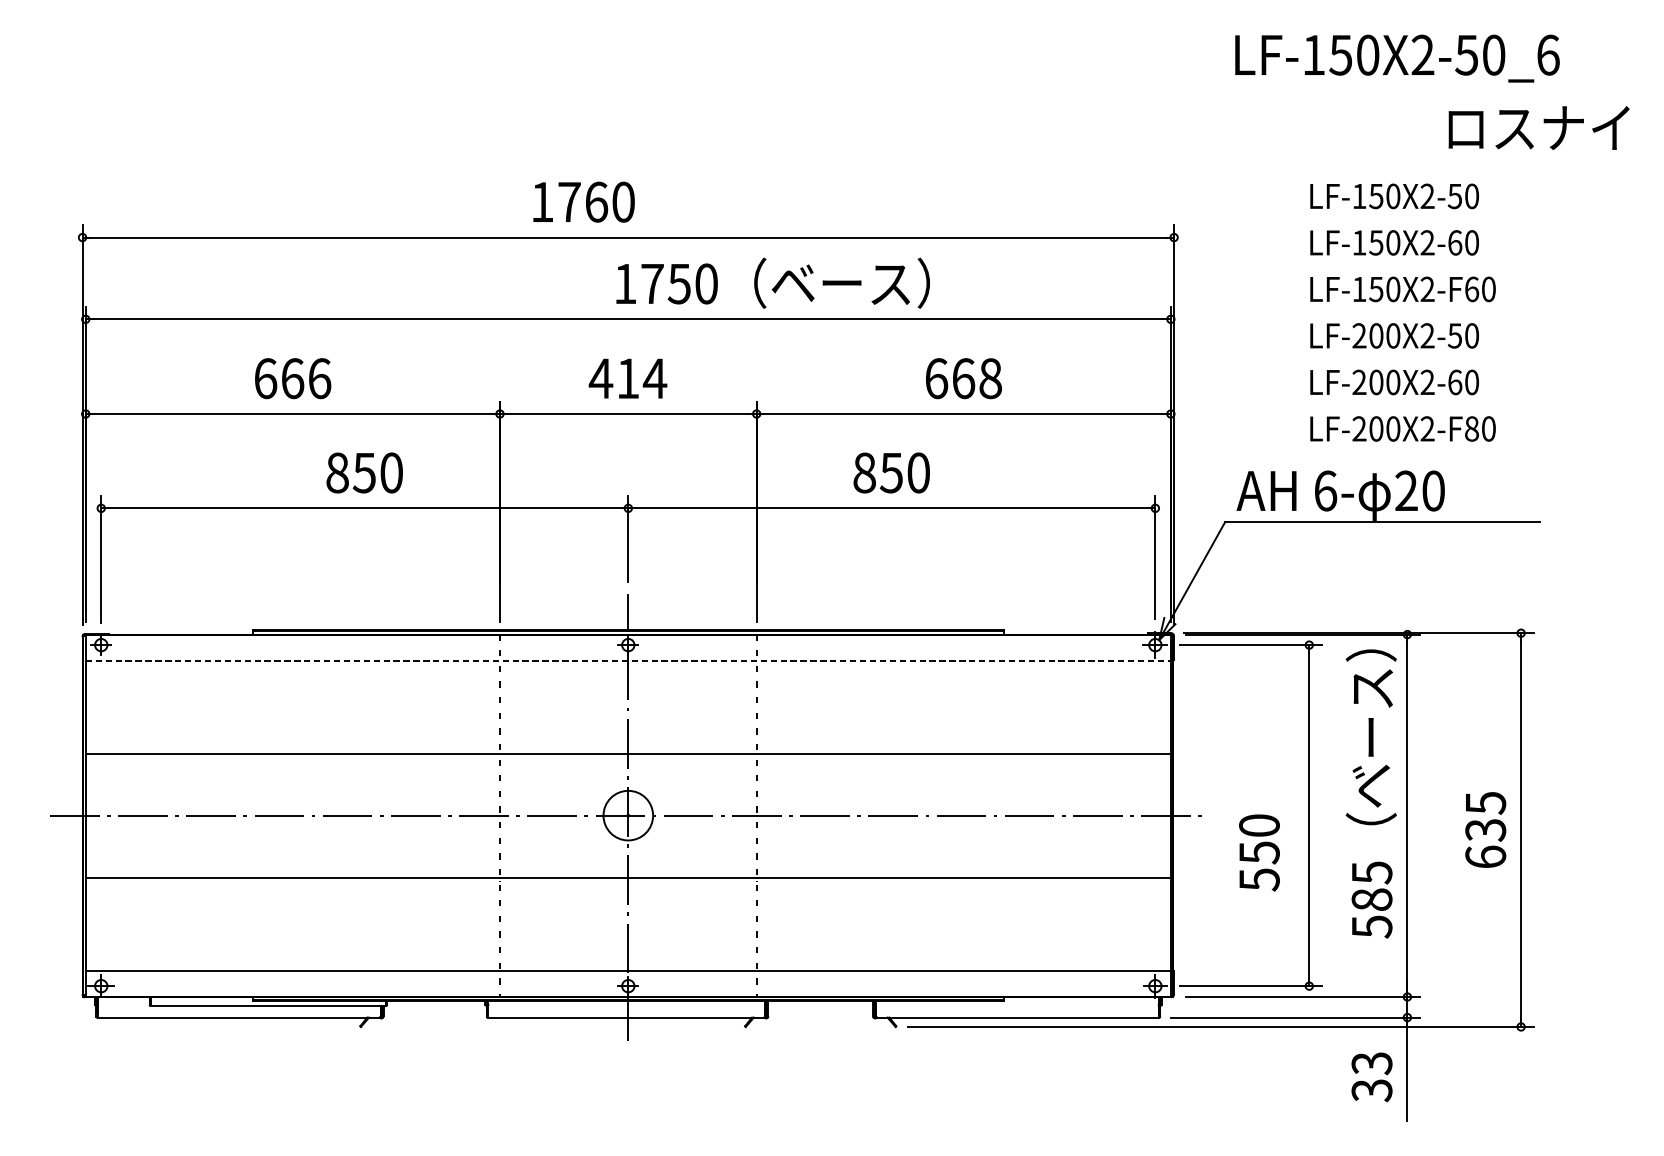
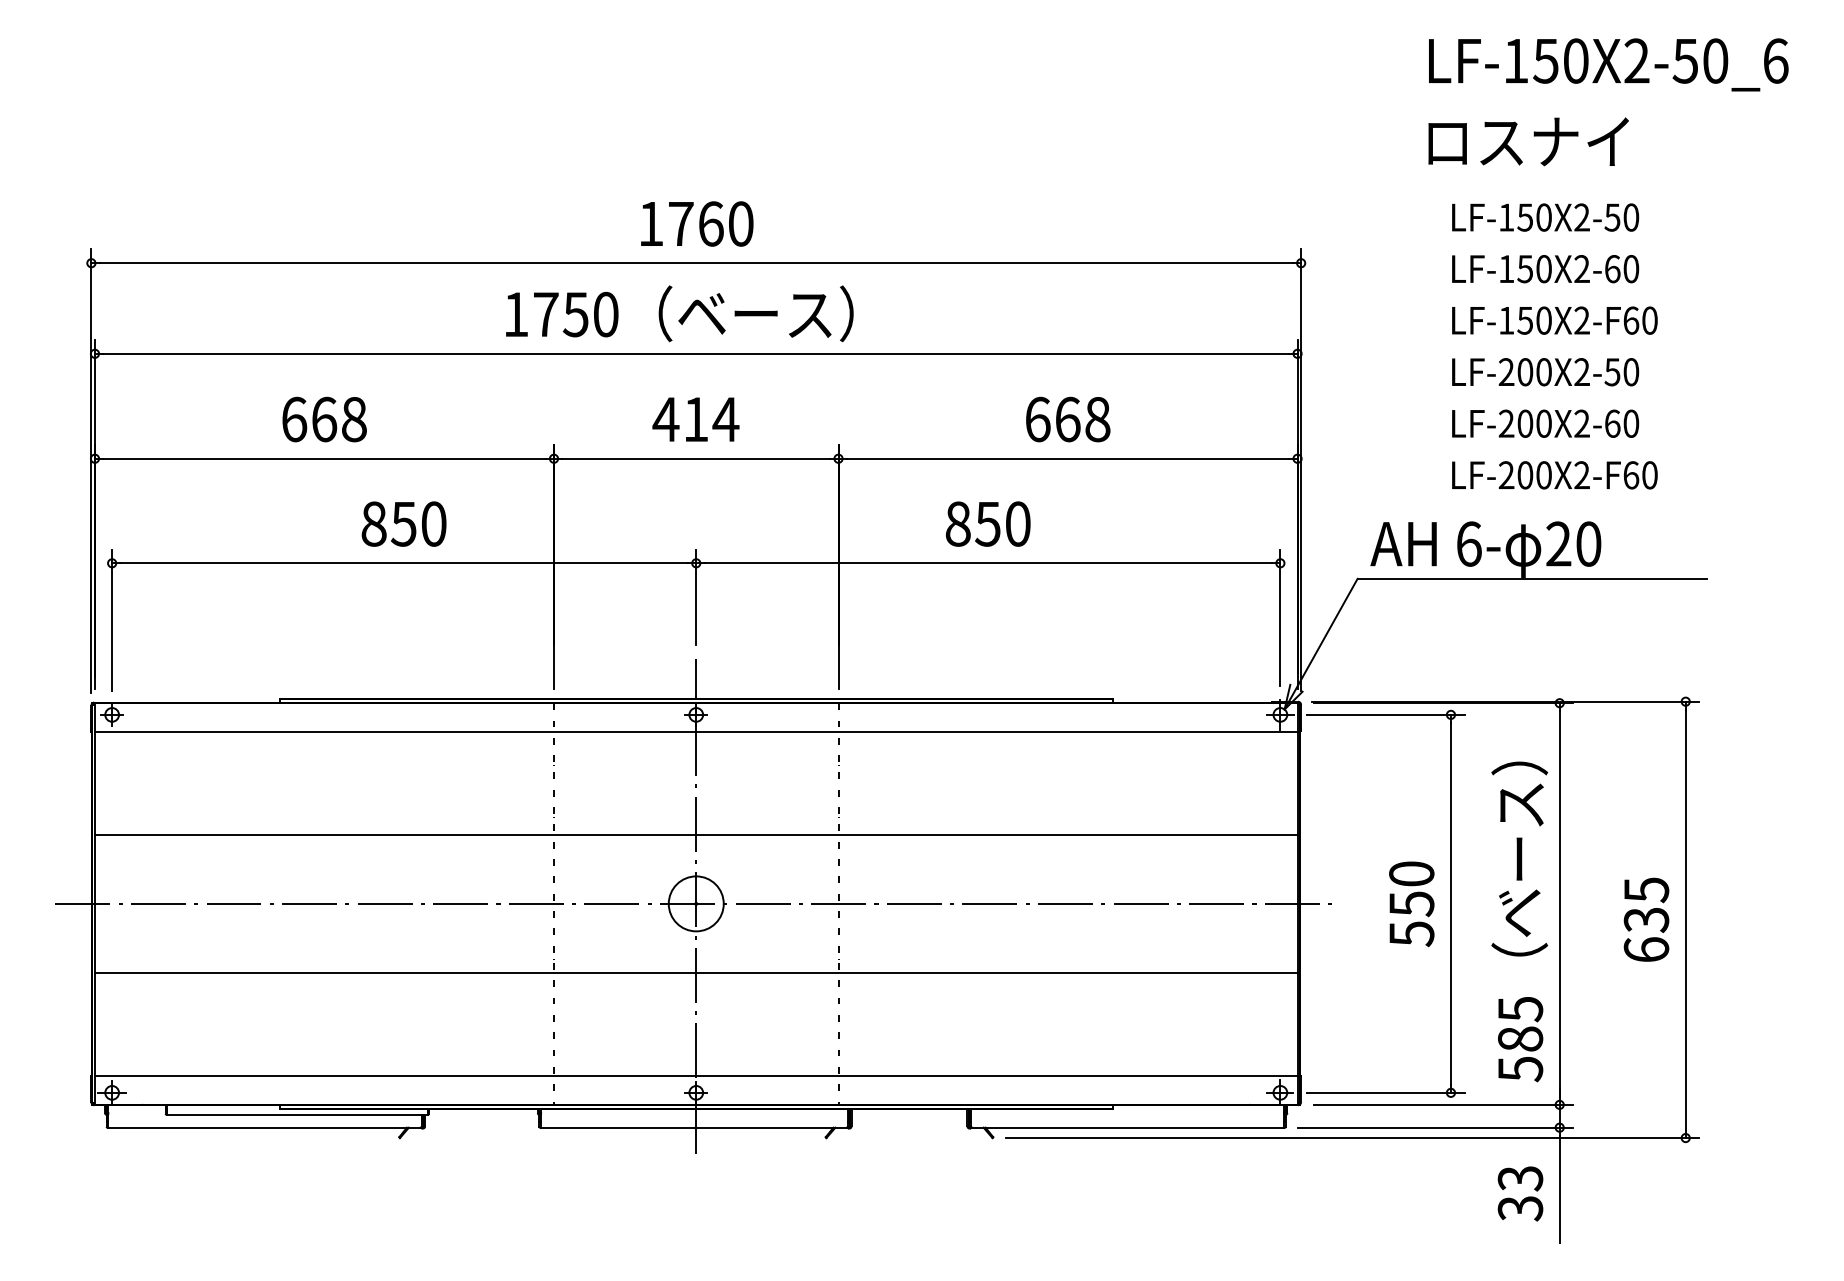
text: (1397, 58) -> (1608, 64), moved
text: (1538, 127) -> (1528, 141), moved
text: (584, 201) -> (697, 223), moved
text: (772, 282) -> (679, 313), moved
text: (319, 378) -> (354, 419), 666 -> 668
text: (1472, 429) -> (1631, 475), LF-200X2-F80 -> LF-200X2-F60
line: (628, 661) -> (696, 732), dashed -> solid
text: (1371, 793) -> (1519, 921), moved
text: (1259, 853) -> (1411, 904), moved

